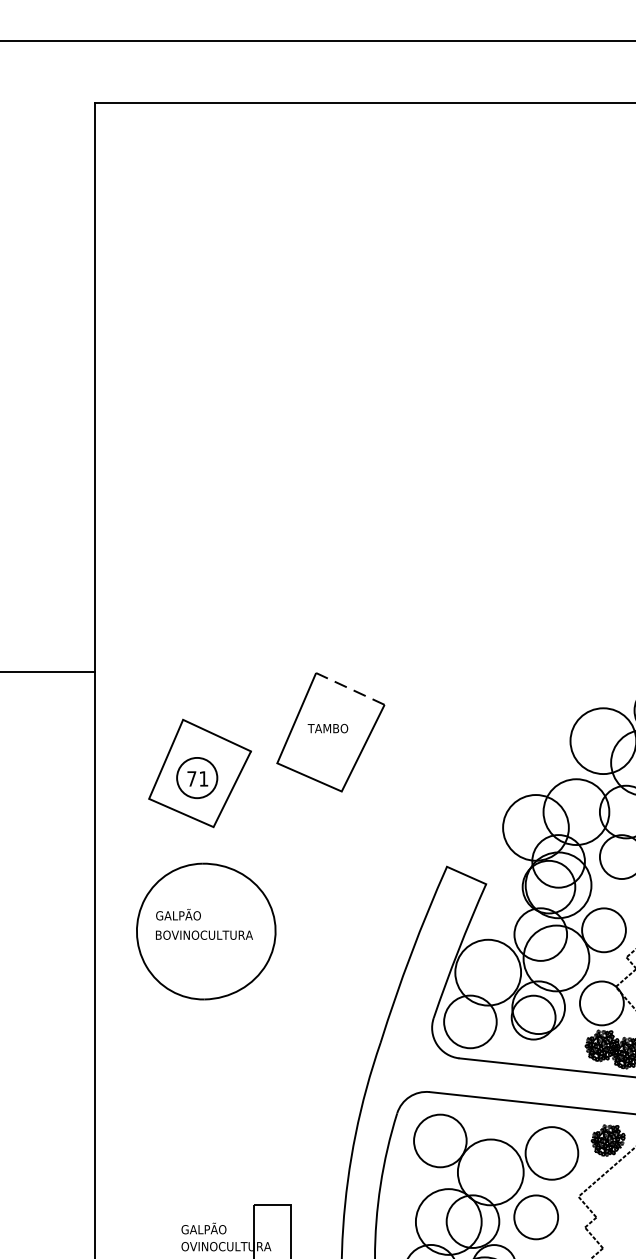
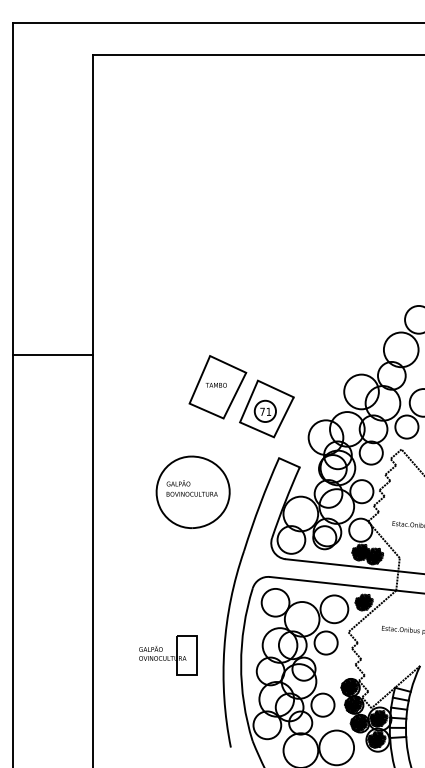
line: (351, 689) -> (228, 364), dashed -> solid
part: (199, 772) -> (266, 408), moved
part: (205, 929) -> (192, 491), moved

